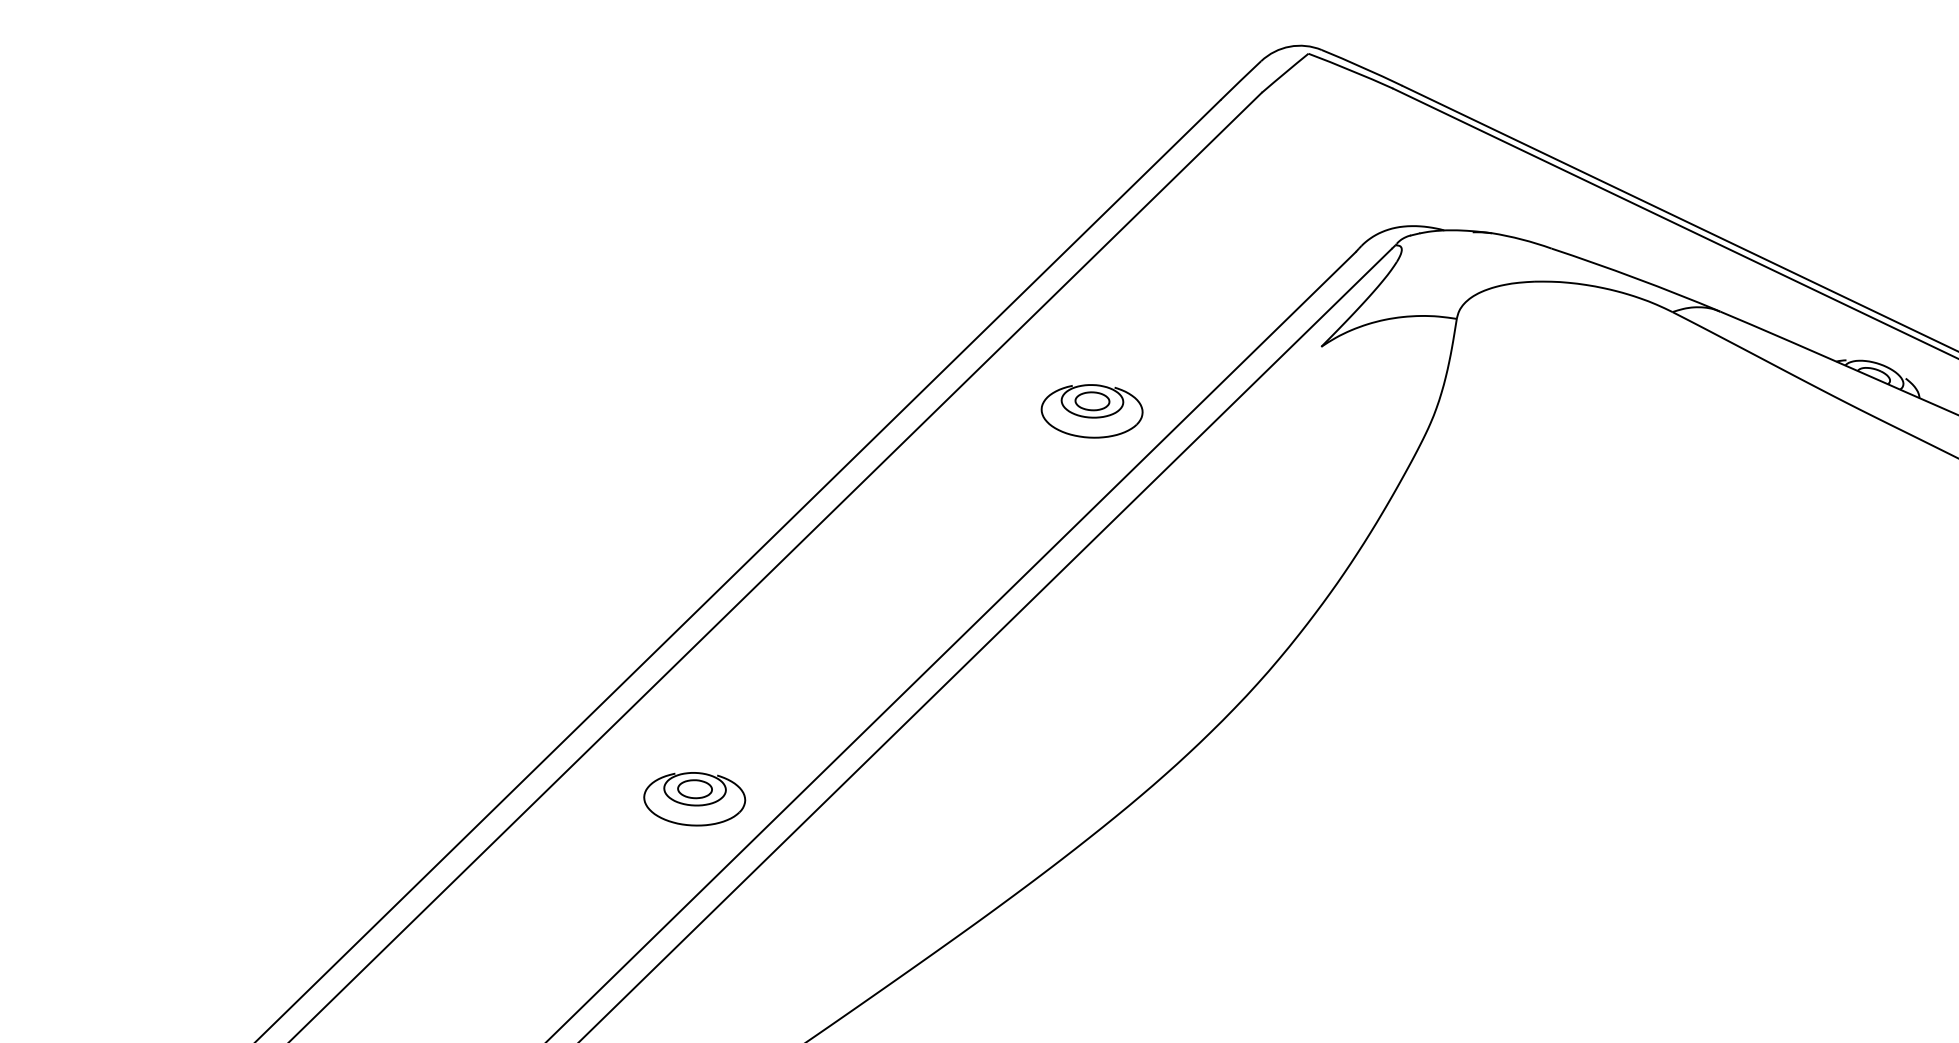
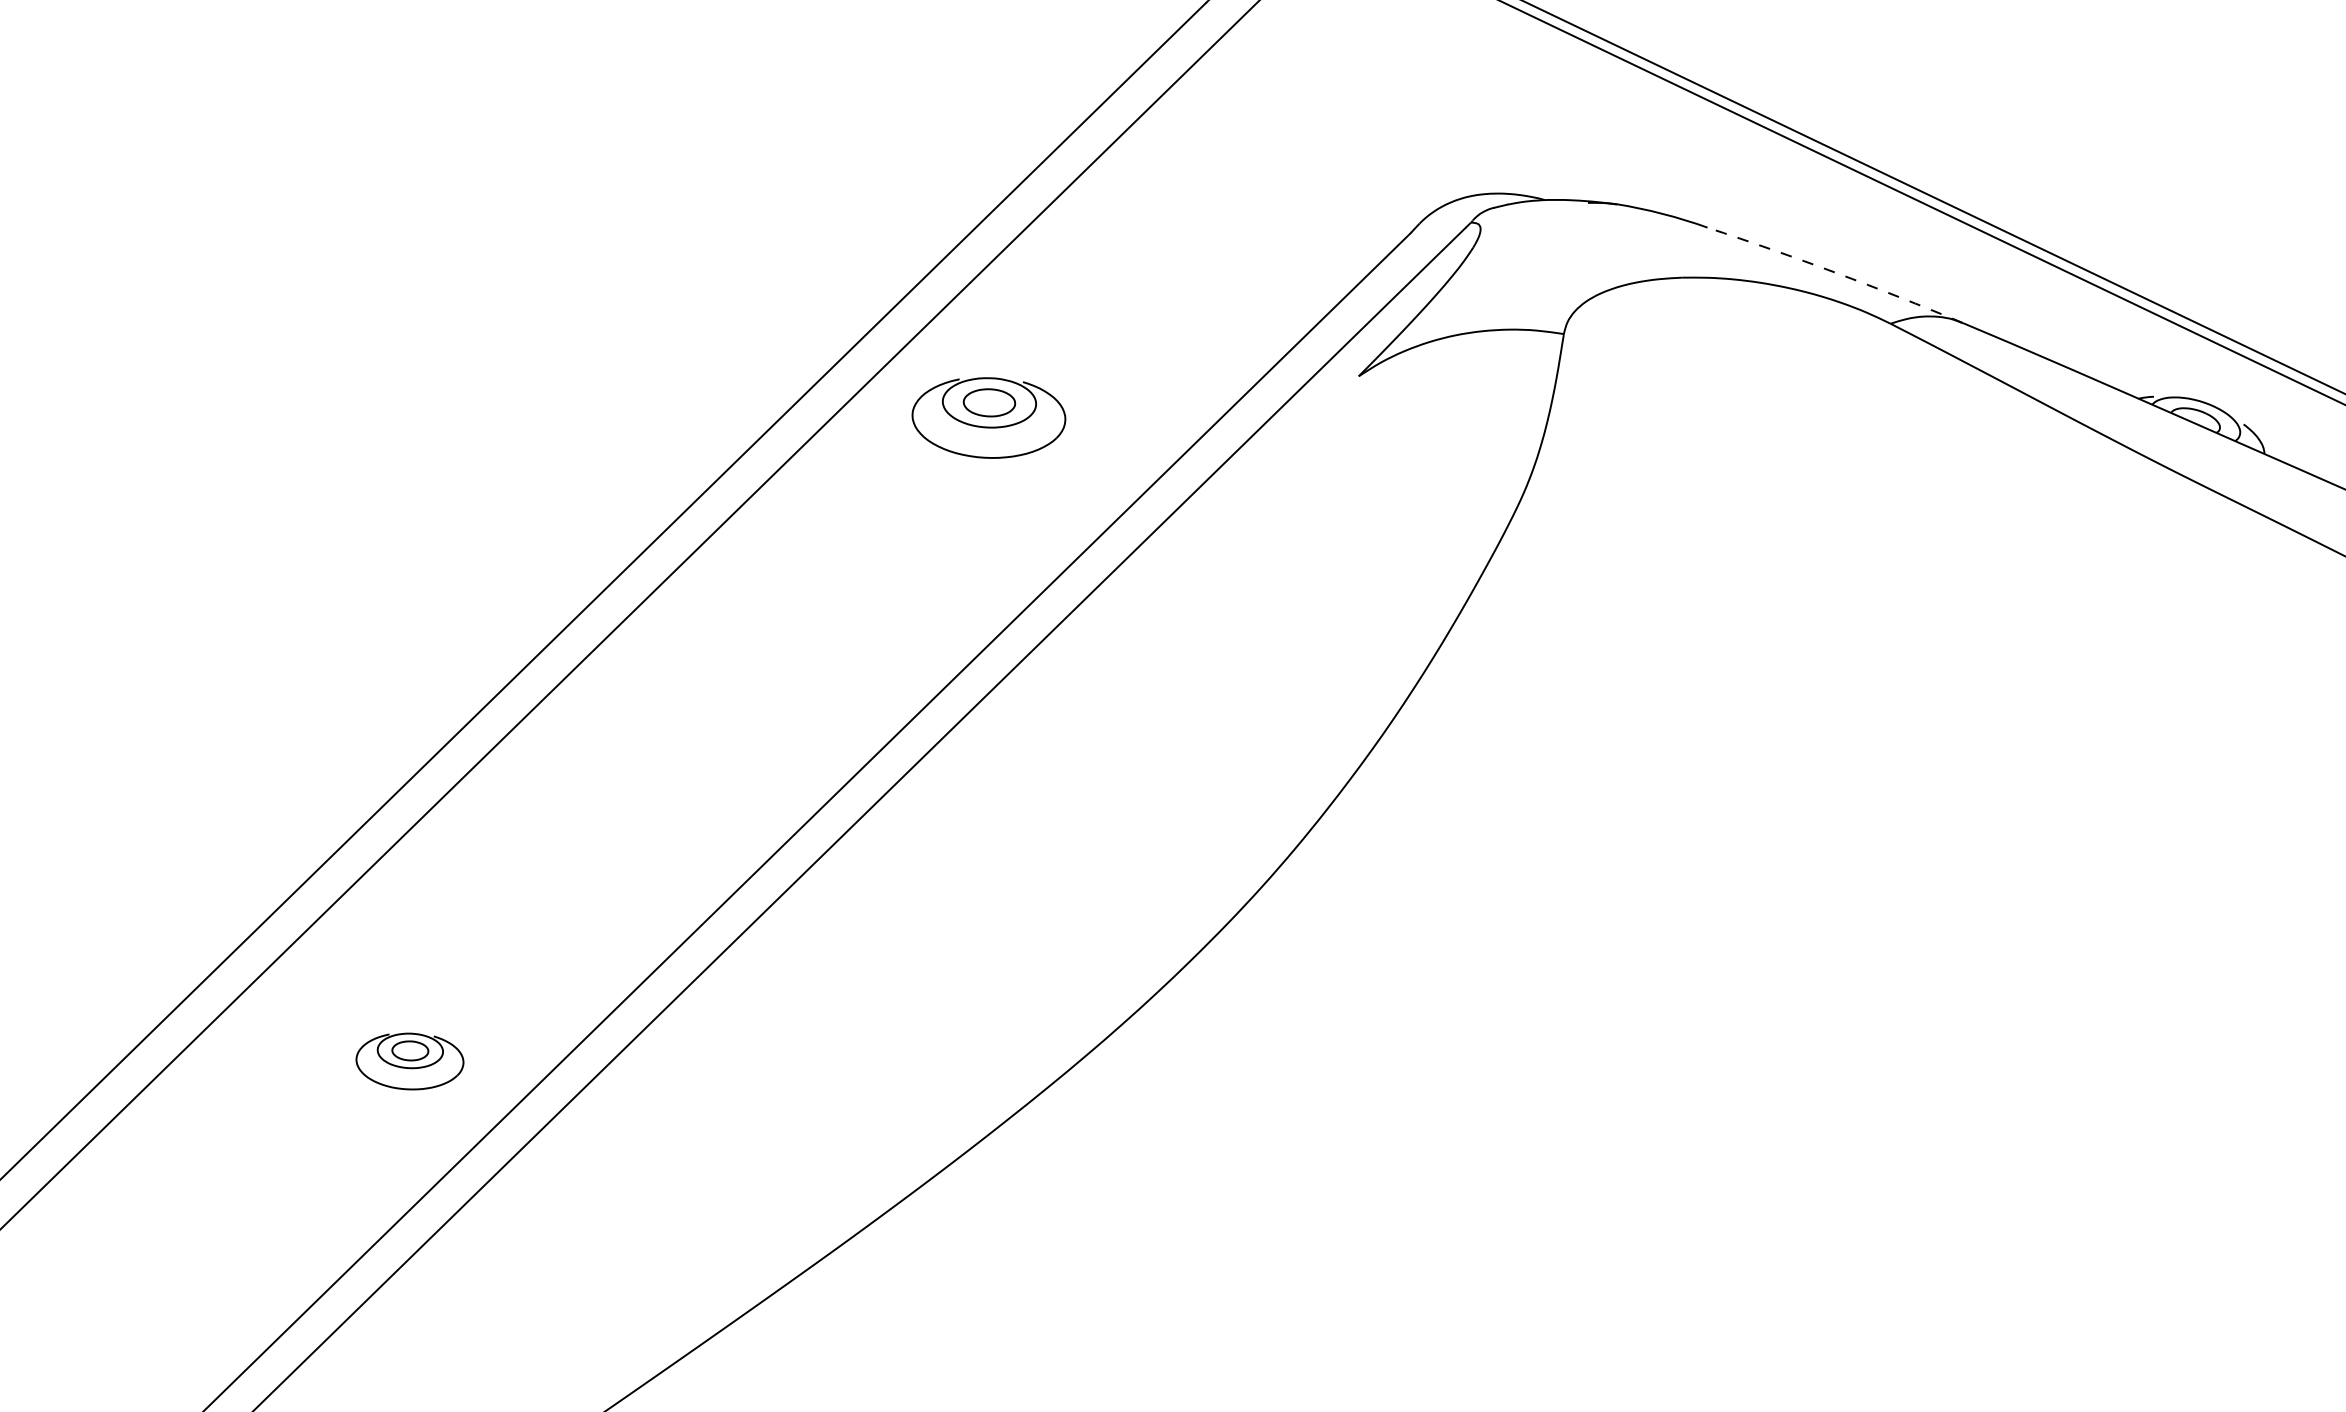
arc: (1636, 278) -> (1836, 272), solid -> dashed
part: (1091, 411) -> (987, 418), moved
part: (694, 799) -> (409, 1061), size x0.7

